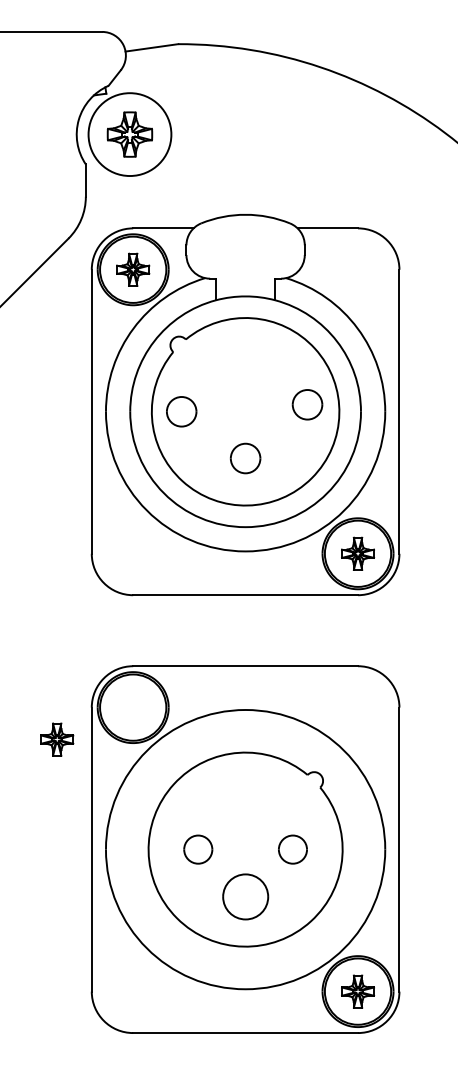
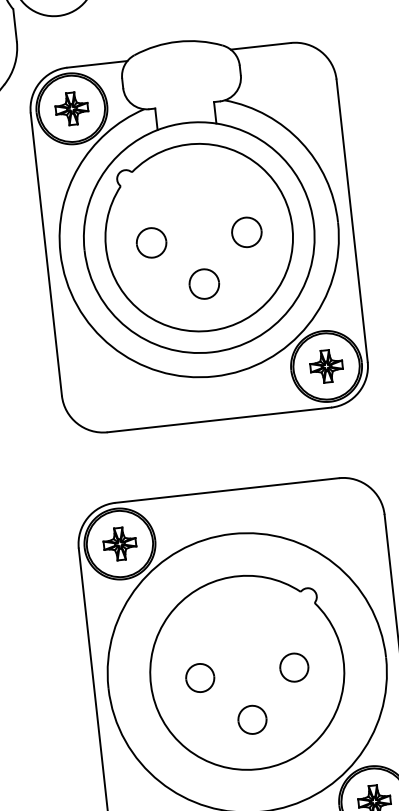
part: (307, 404) -> (246, 232), moved
part: (181, 411) -> (151, 242), moved
part: (57, 739) -> (120, 543), moved
part: (245, 896) -> (252, 719), size x0.62

